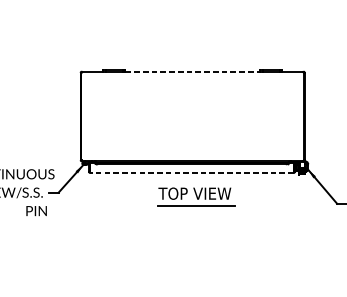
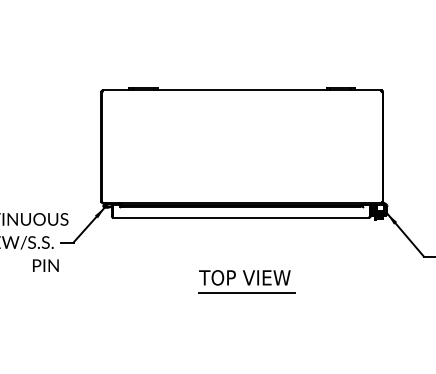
line: (192, 71) -> (242, 90), dashed -> solid
line: (192, 172) -> (241, 217), dashed -> solid
part: (196, 196) -> (246, 281), moved

